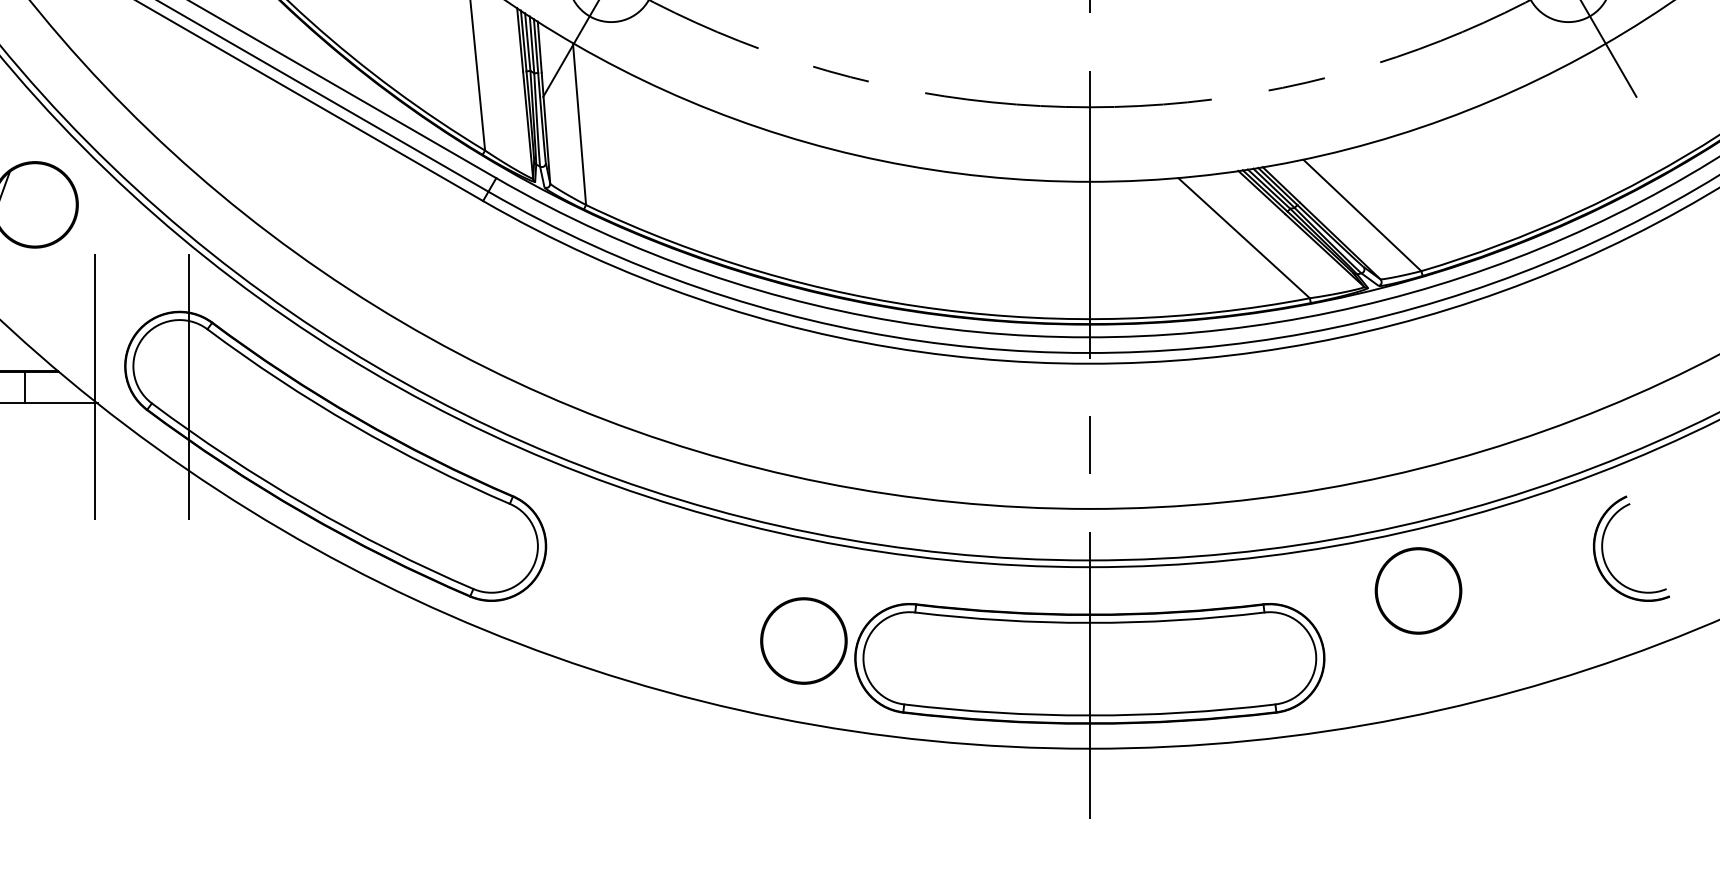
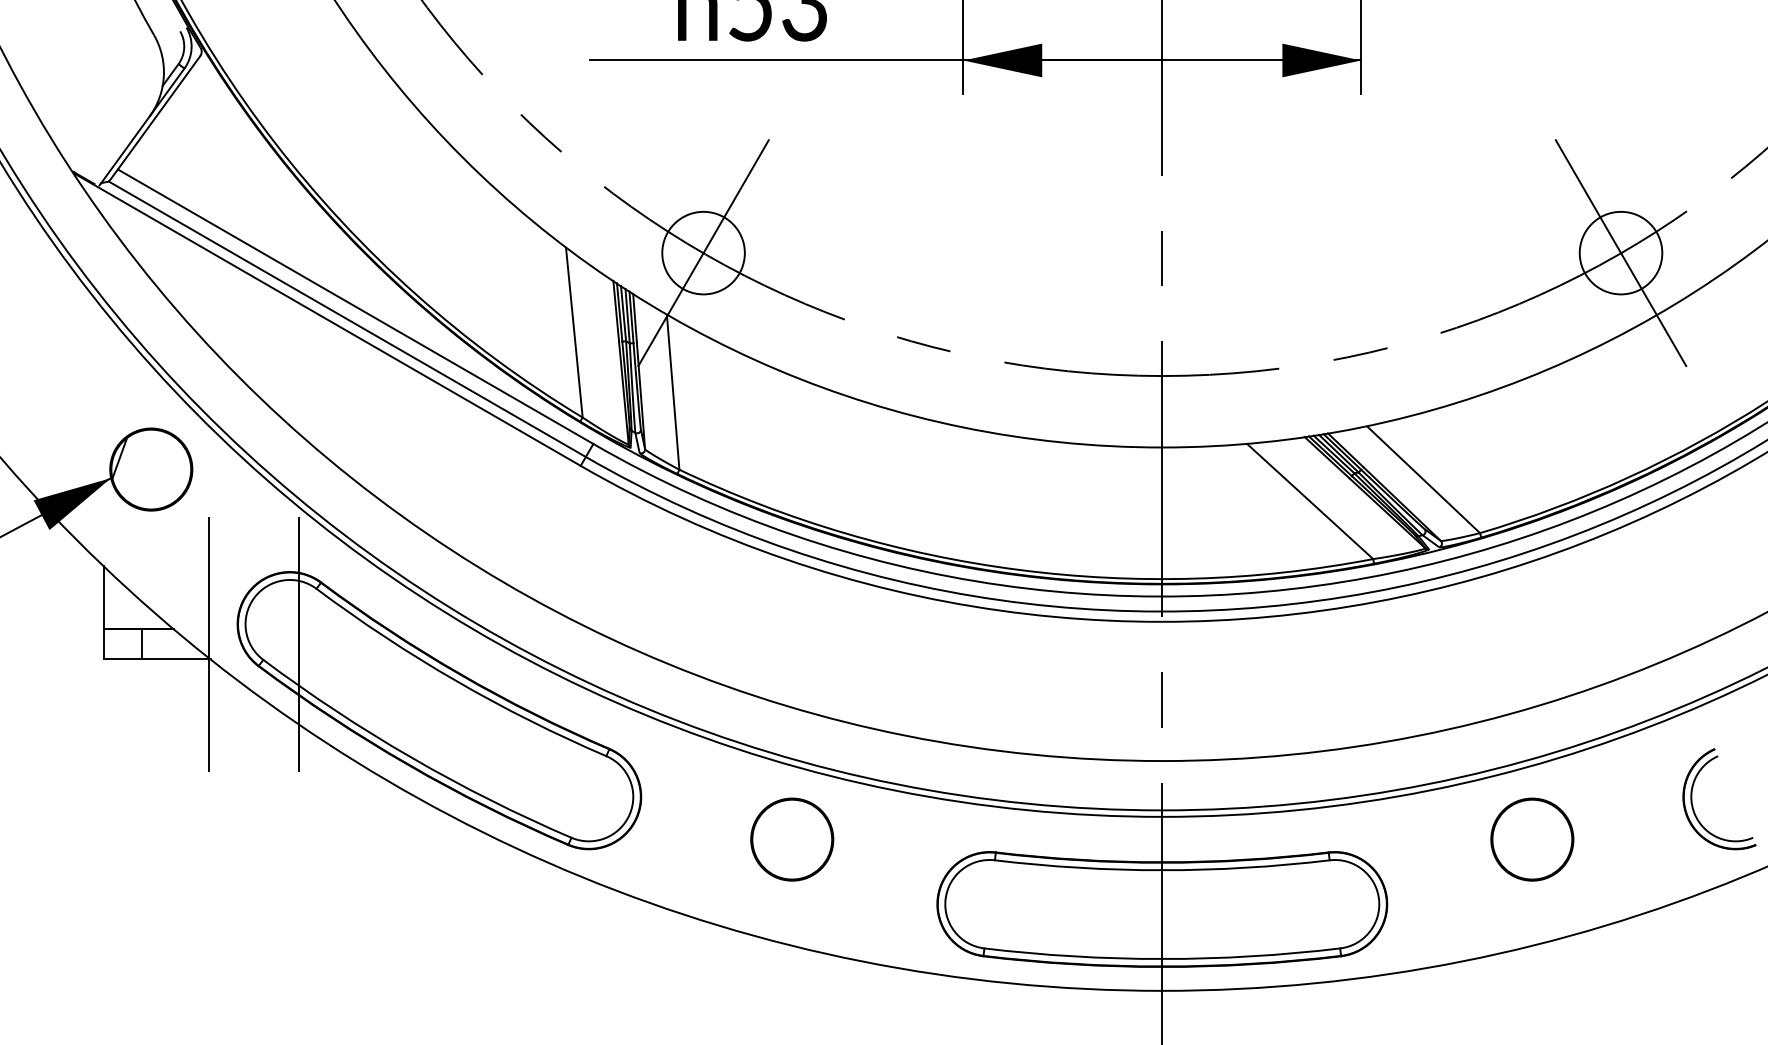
part: (1604, 555) -> (1693, 805), moved
circle: (1418, 590) -> (1532, 839), moved
circle: (804, 640) -> (792, 839), moved

